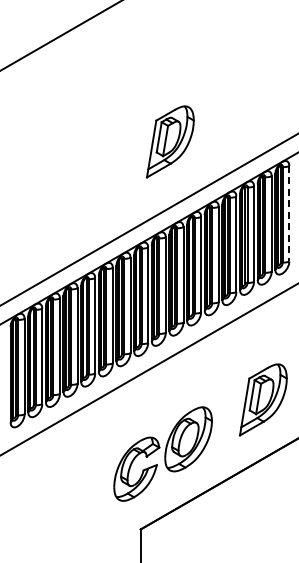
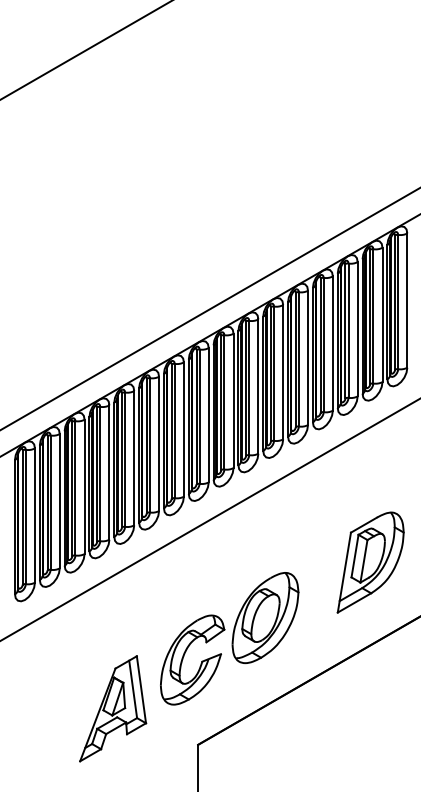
part: (170, 141) -> (240, 199), removed
line: (289, 213) -> (407, 300), dashed -> solid
part: (79, 503) -> (112, 708), added

